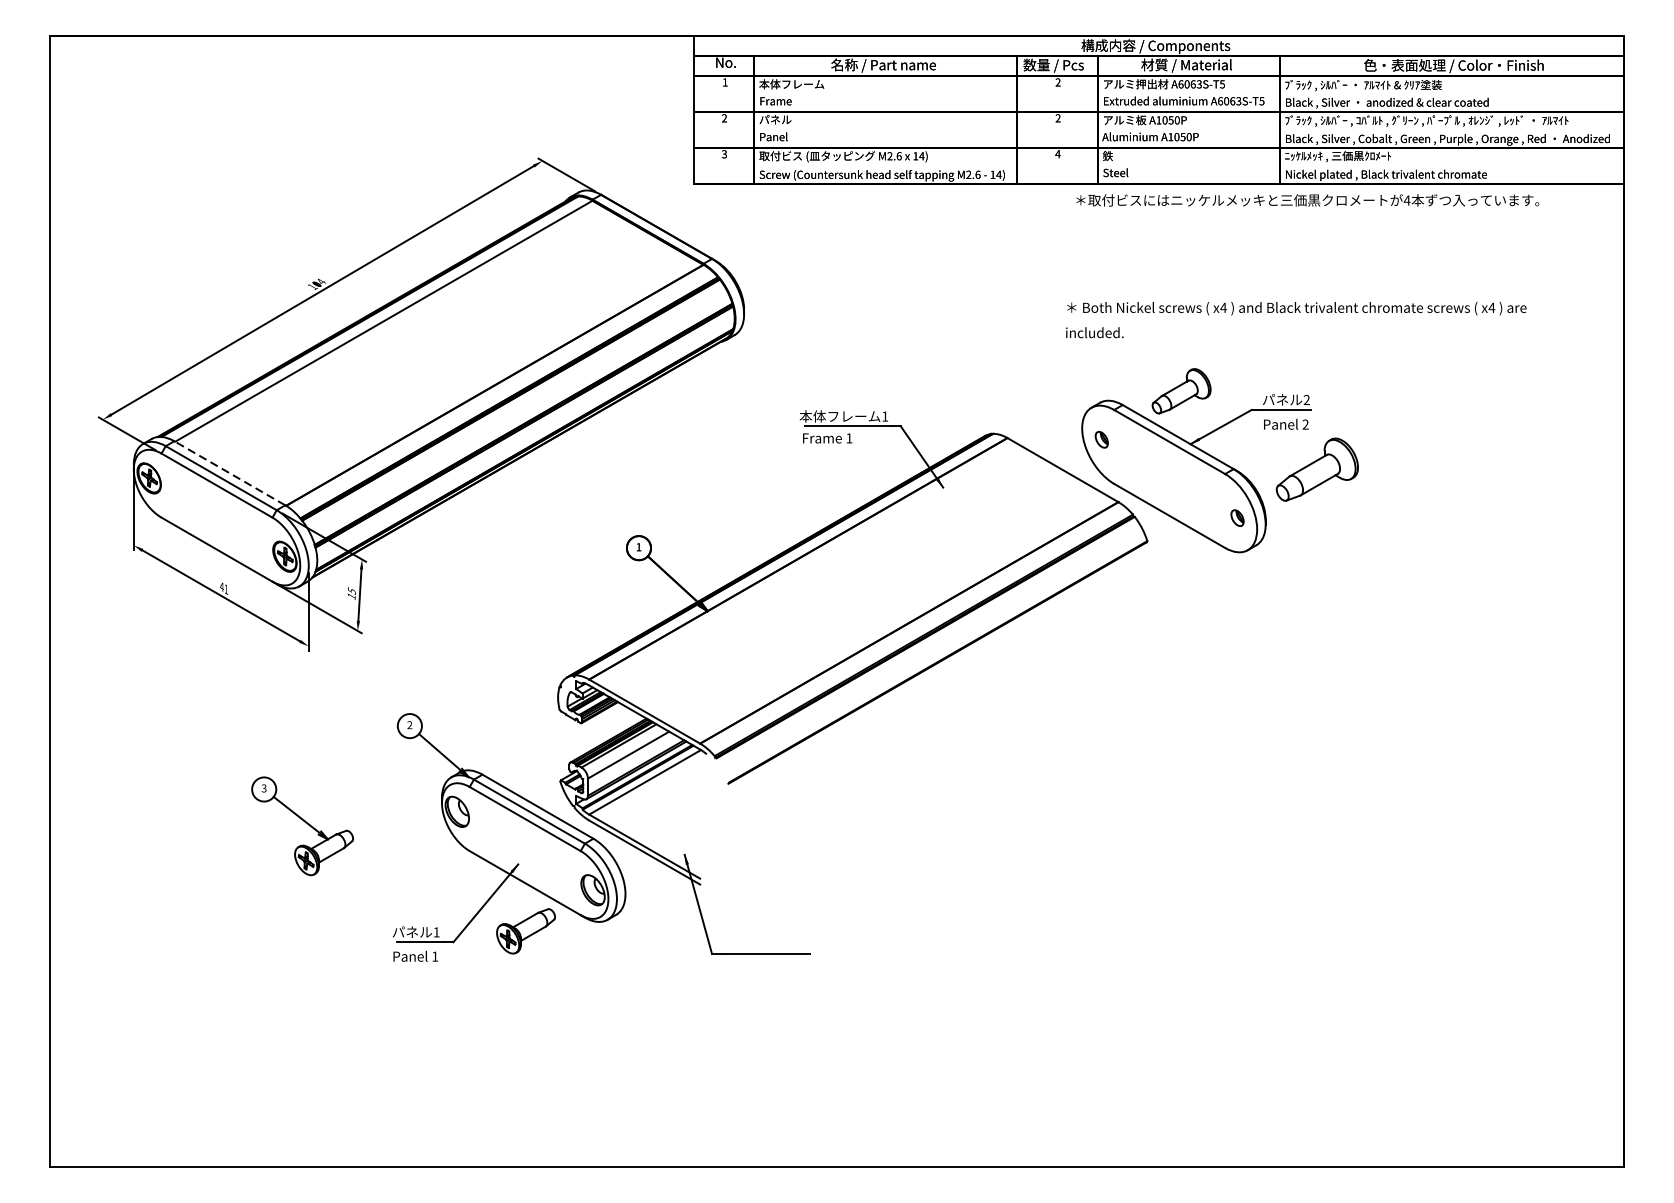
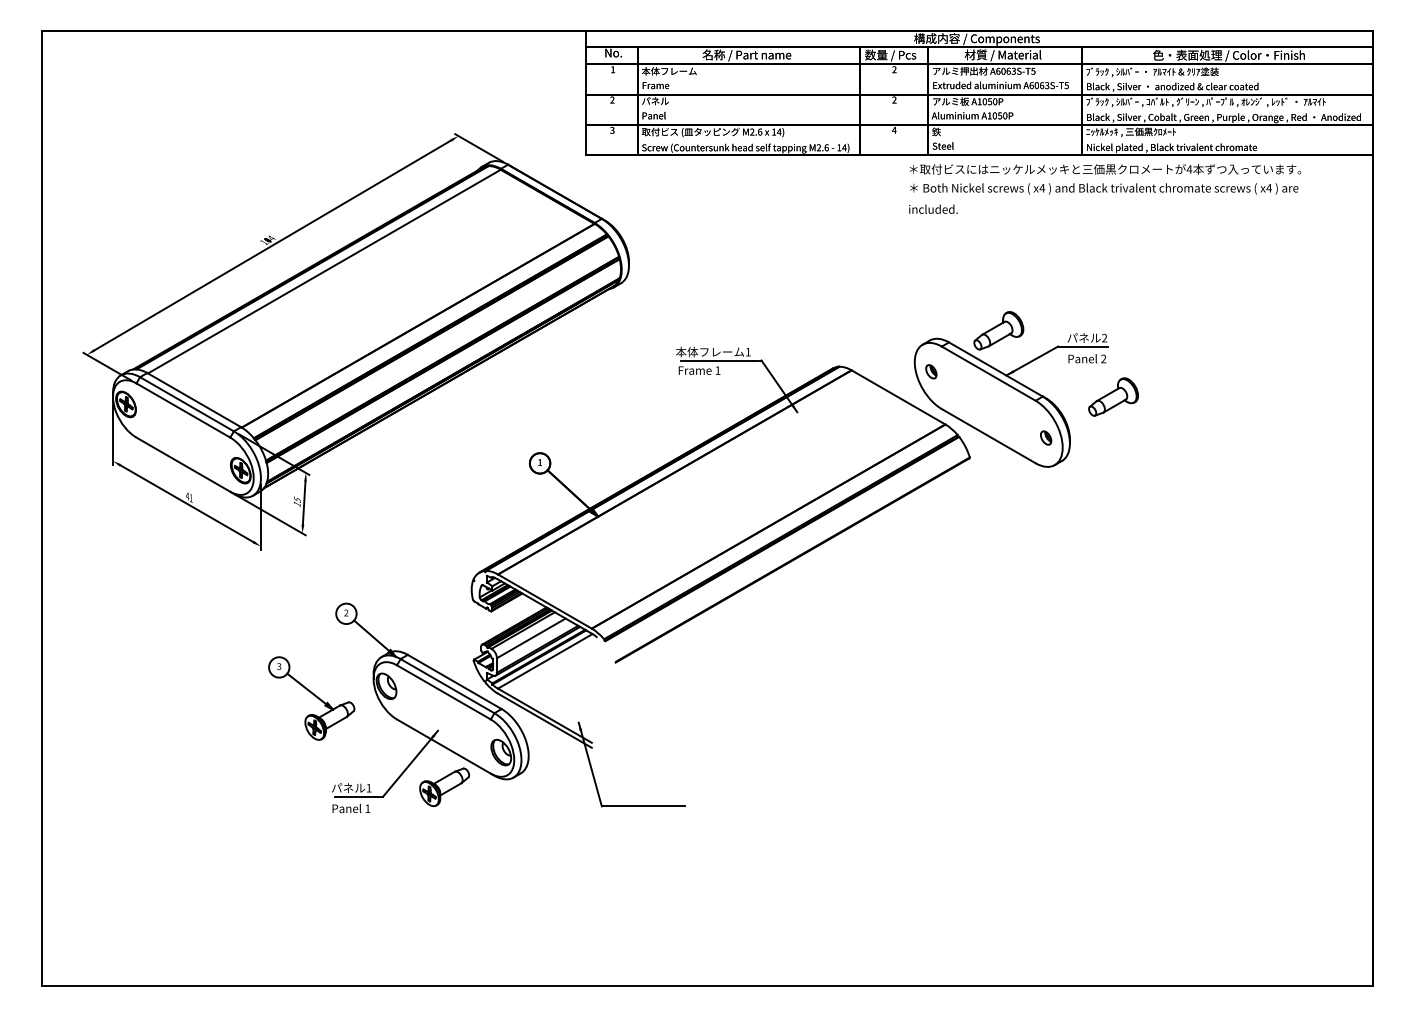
text: (1295, 319) -> (1103, 198), moved
part: (1317, 469) -> (1113, 396), size x0.71
line: (228, 472) -> (193, 399), dashed -> solid
part: (302, 826) -> (311, 698), moved

